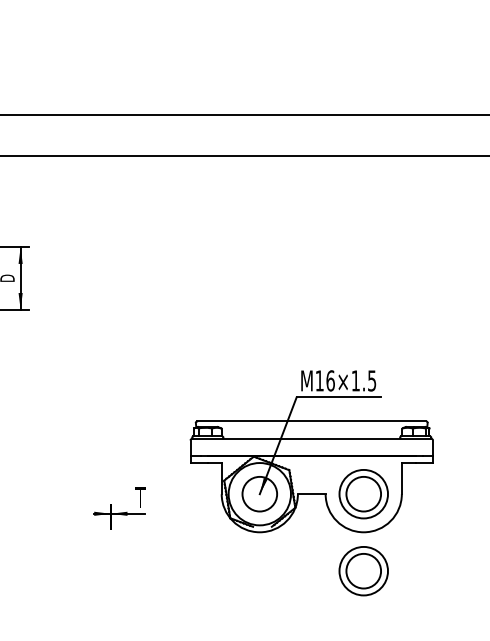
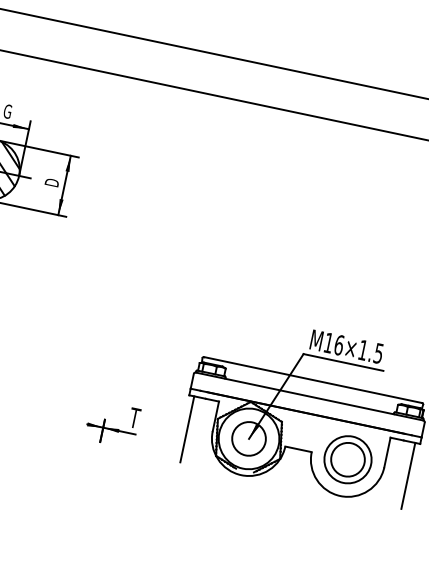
line: (195, 497) -> (187, 429), added
line: (427, 497) -> (408, 475), added
part: (363, 571) -> (332, 533), removed

